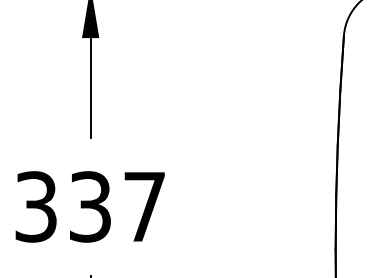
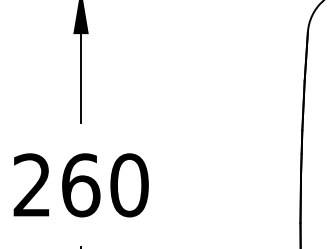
text: (90, 206) -> (80, 184), 337 -> 260

